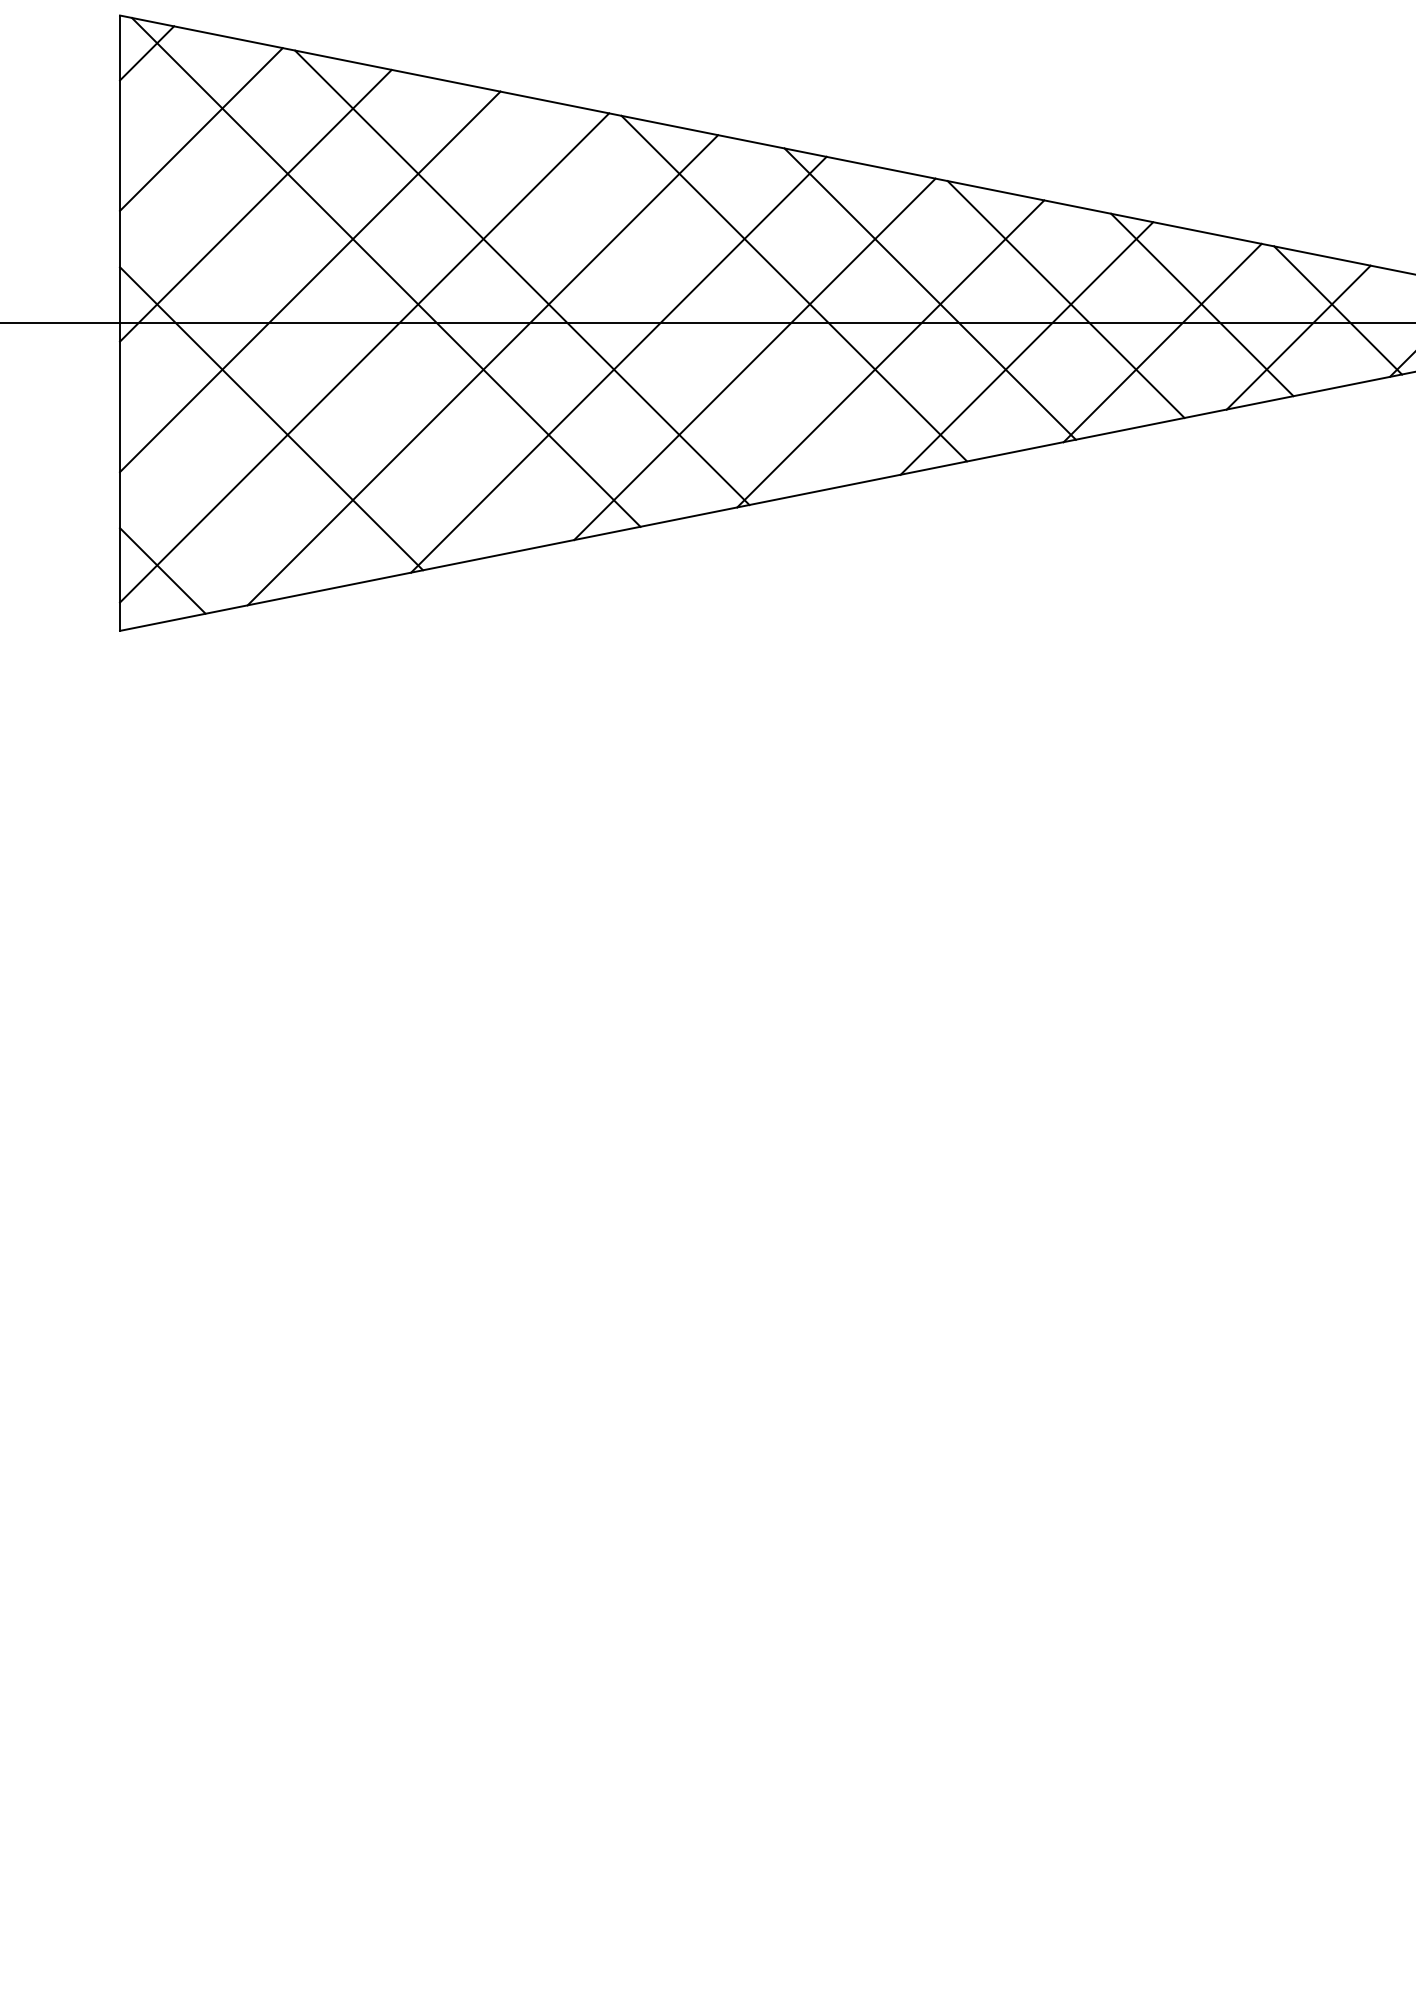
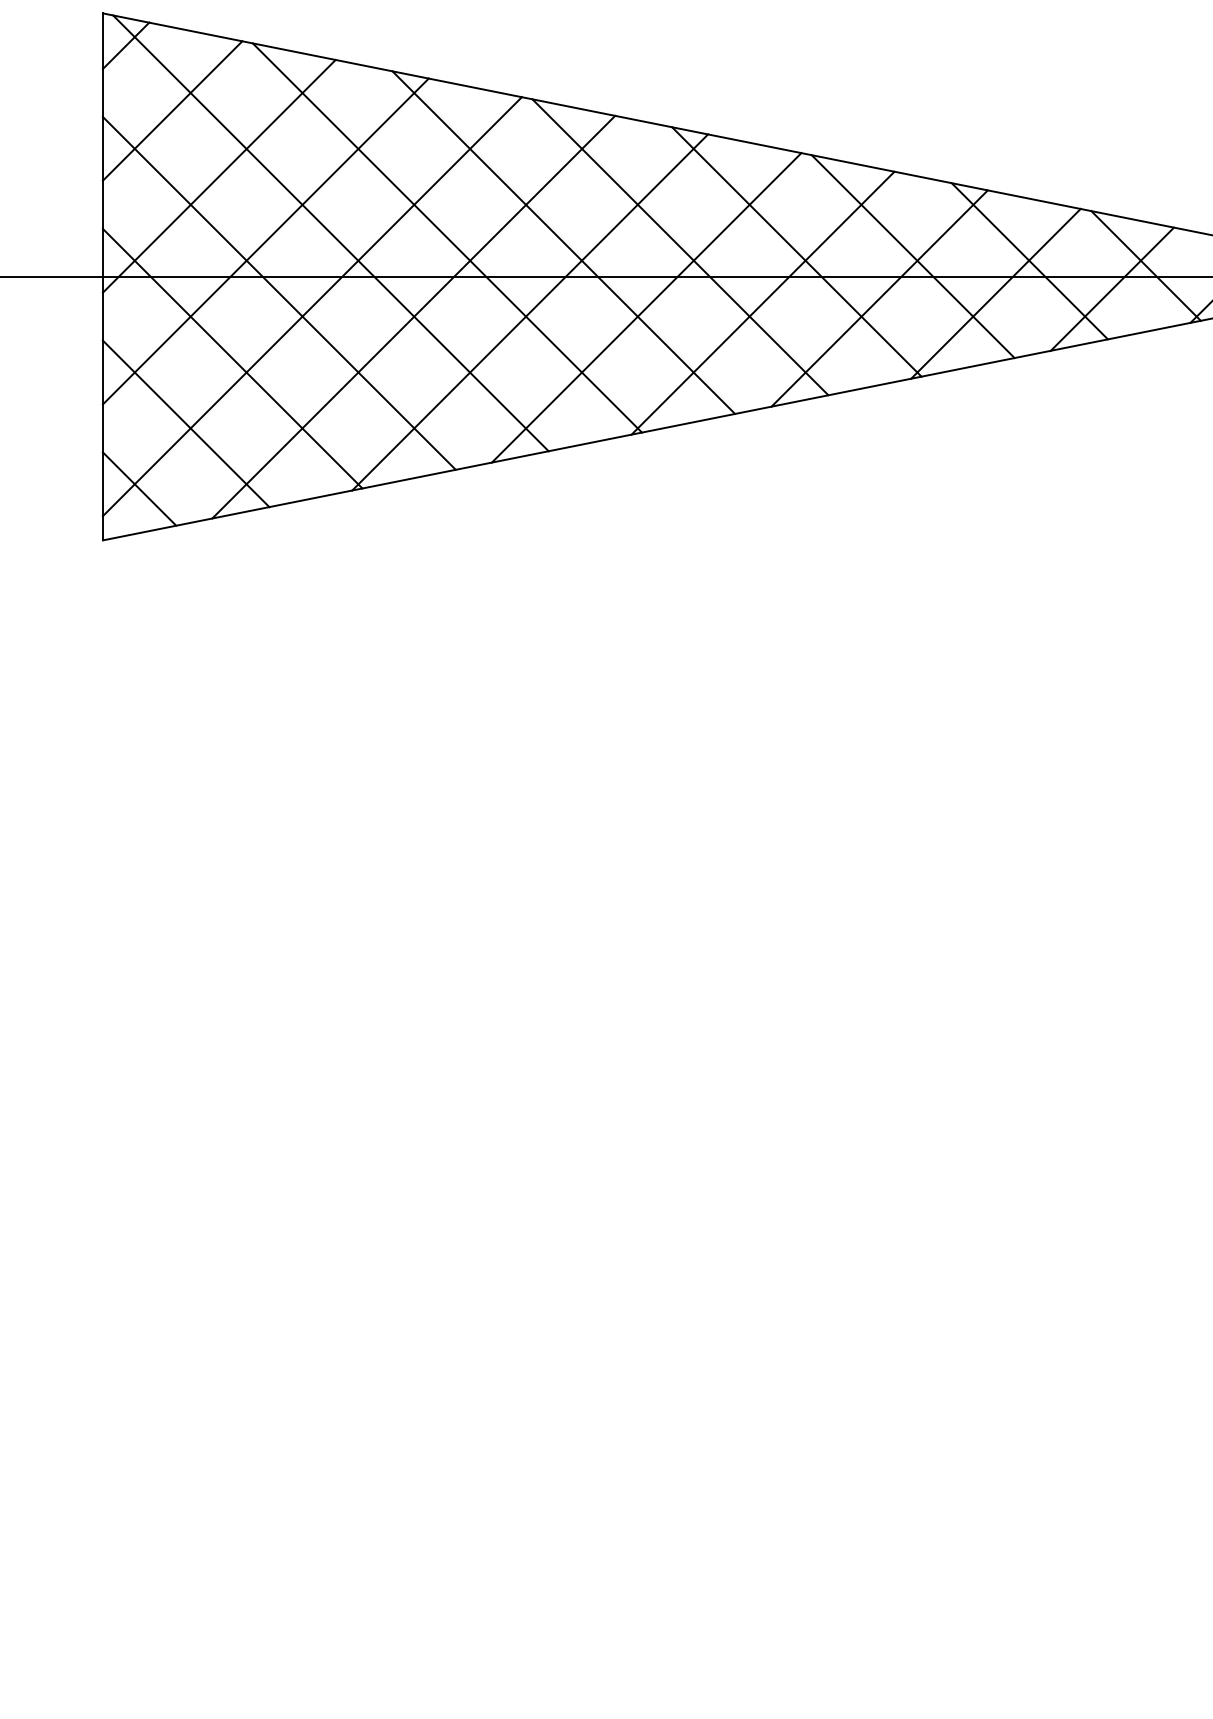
line: (658, 283) -> (564, 242), added
line: (325, 342) -> (278, 293), added
line: (217, 494) -> (186, 423), added

